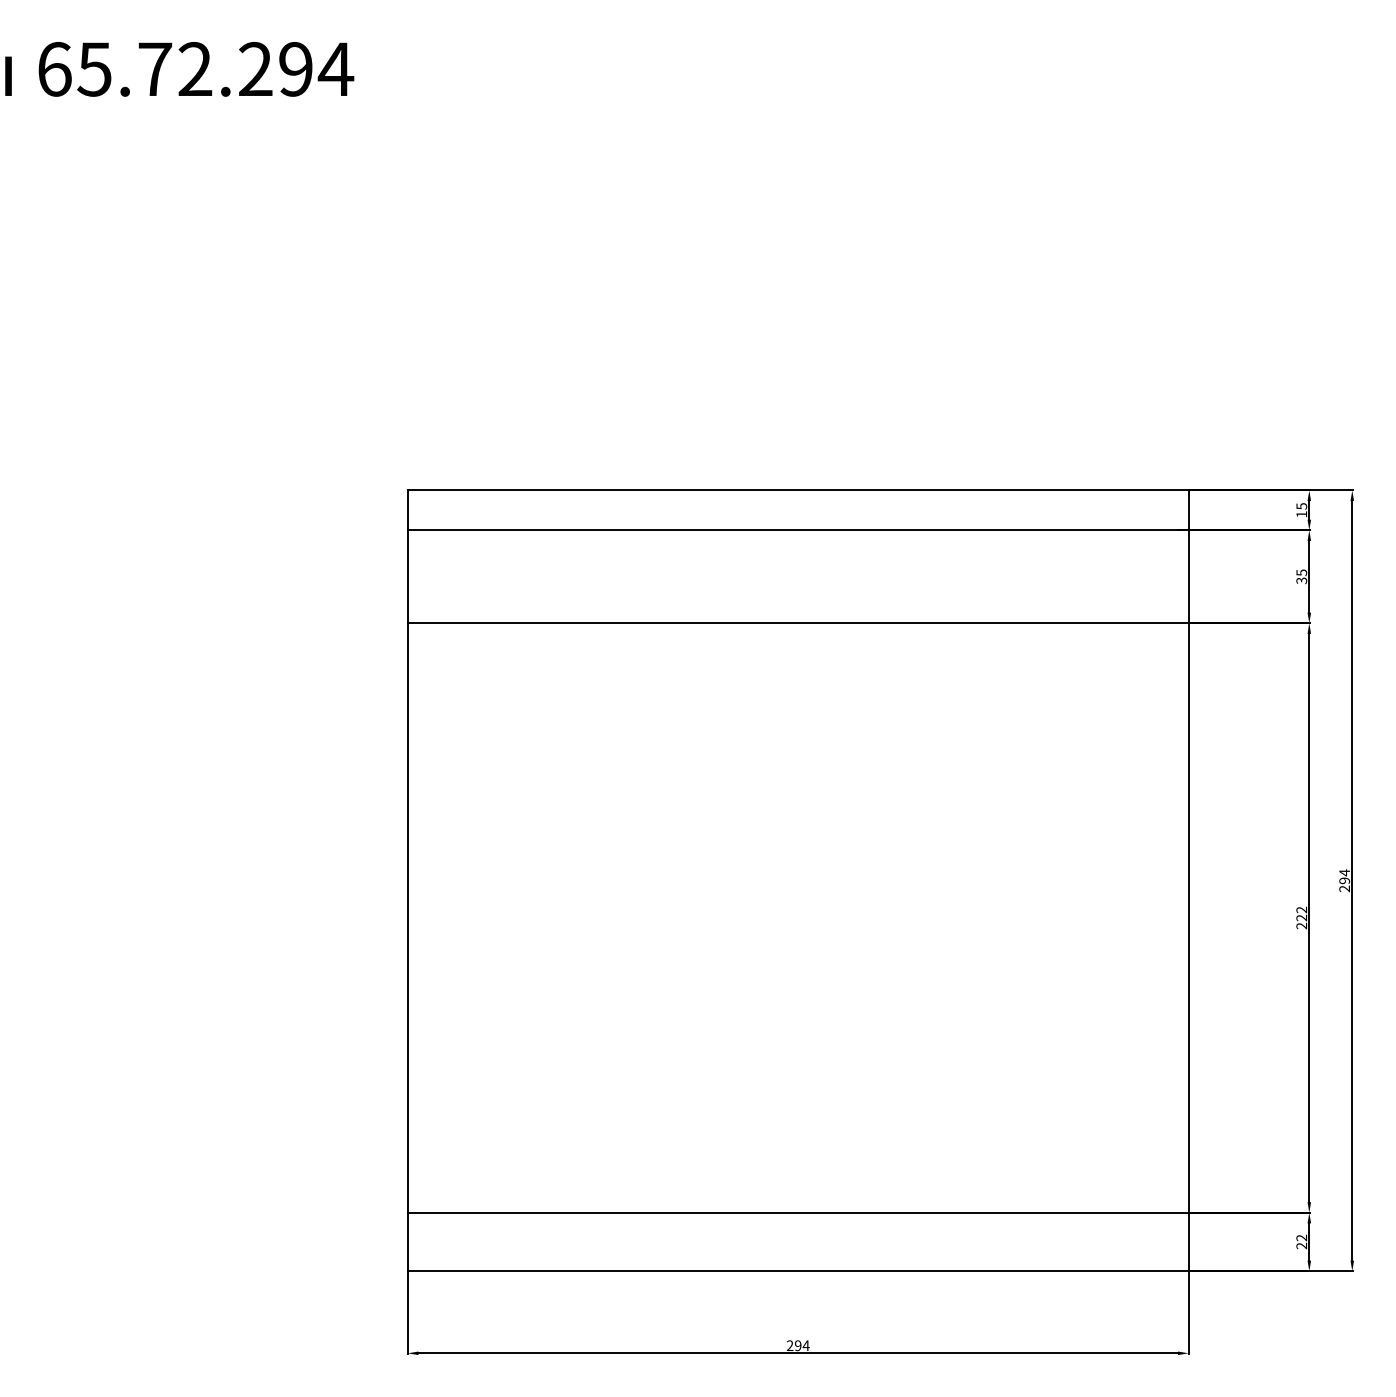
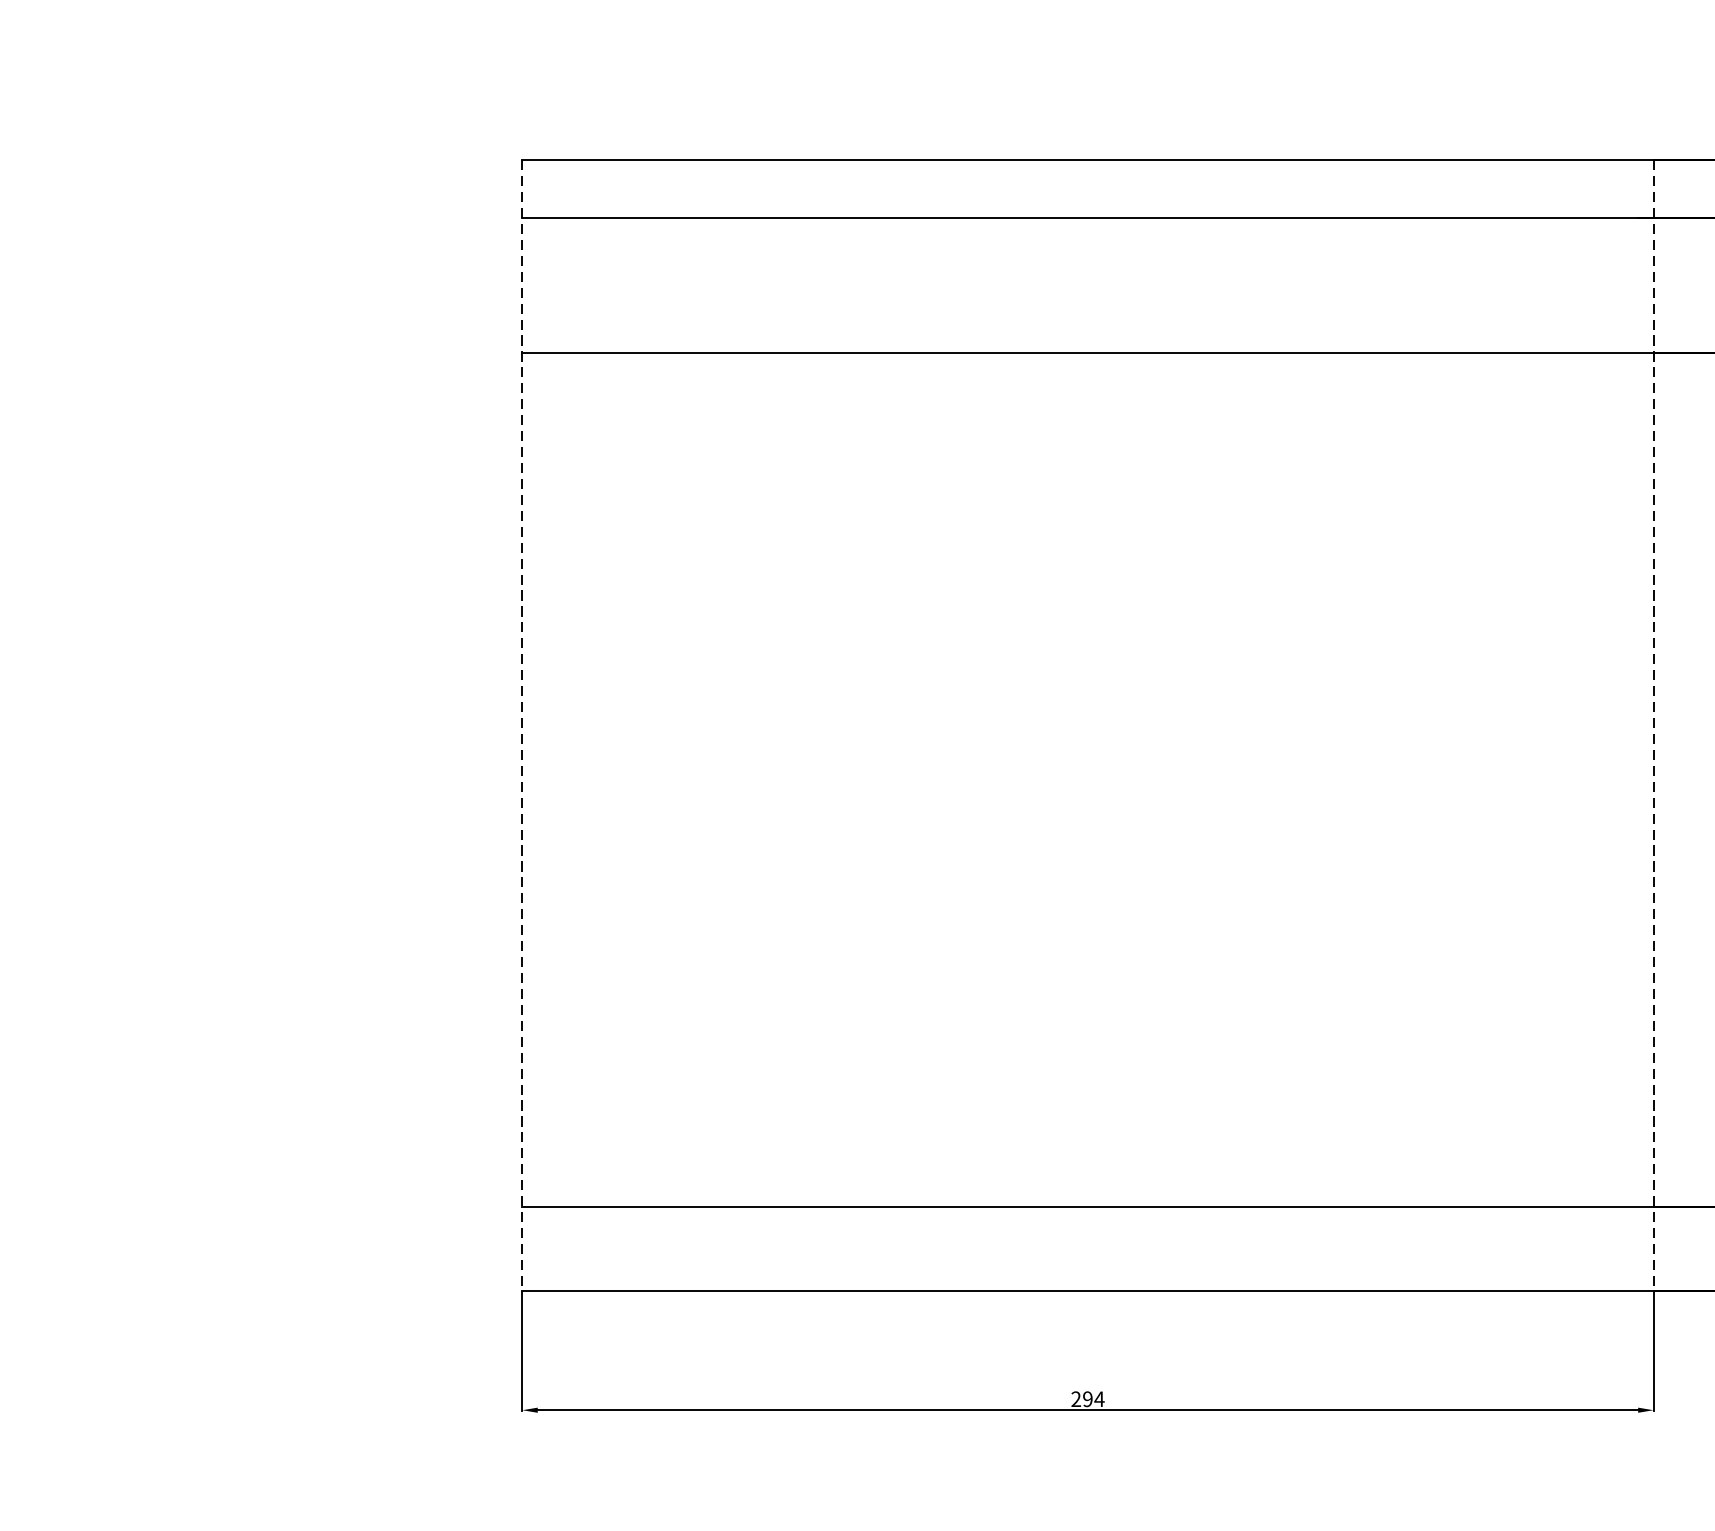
line: (407, 881) -> (521, 726), solid -> dashed
line: (1188, 881) -> (1653, 726), solid -> dashed

